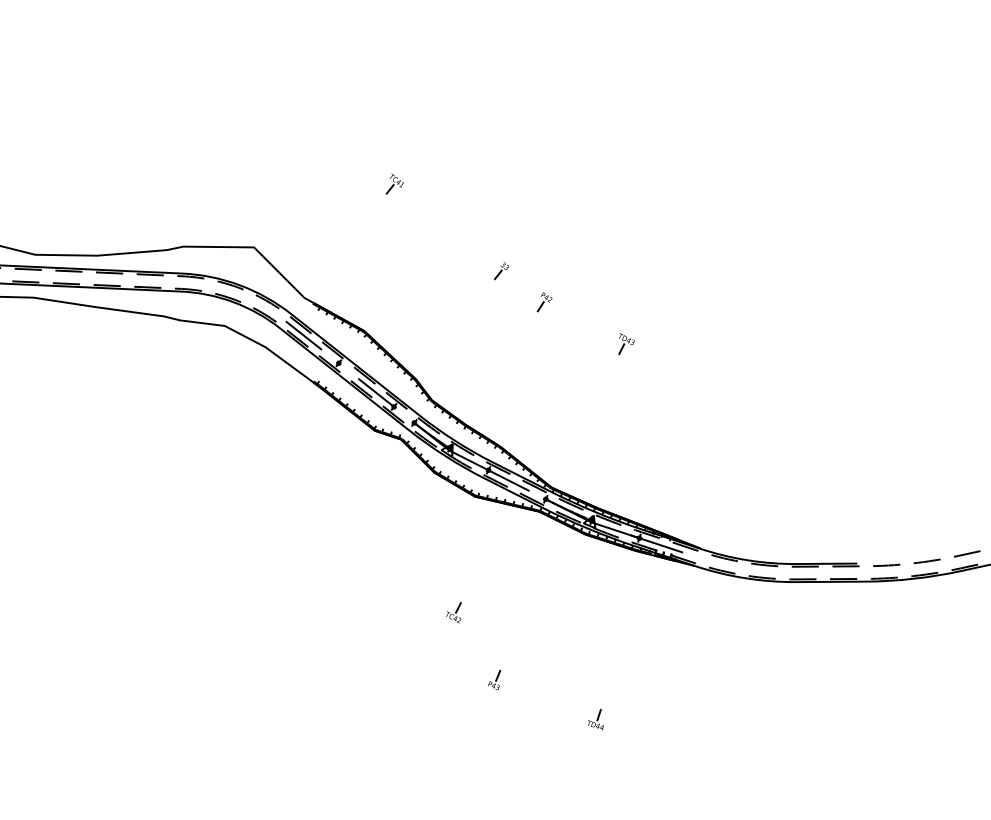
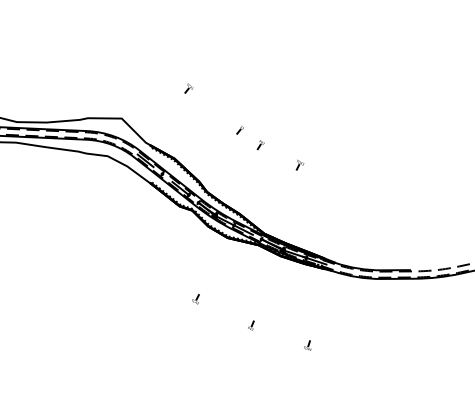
part: (453, 612) -> (195, 299), moved
part: (495, 679) -> (251, 325), moved
part: (595, 718) -> (307, 345), moved

